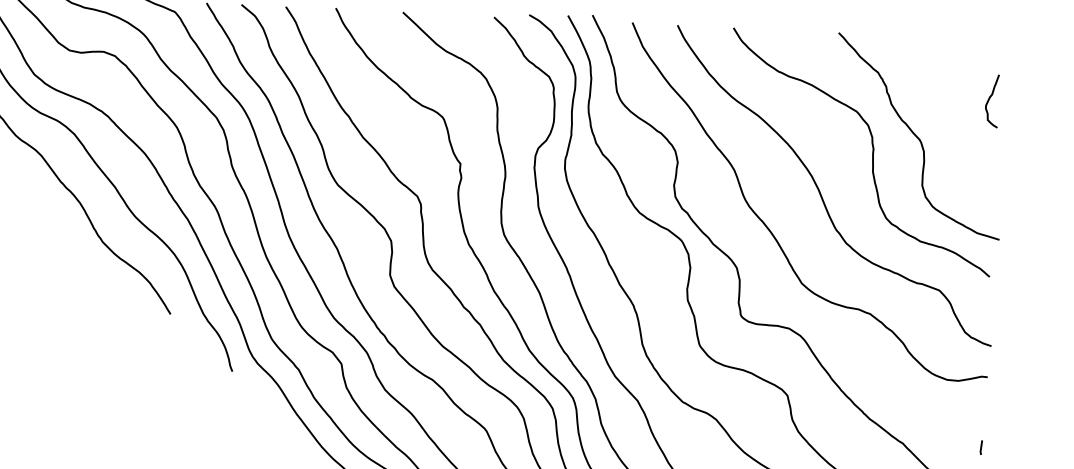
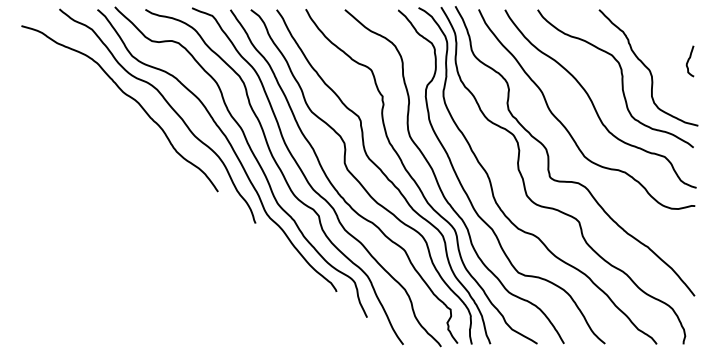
curve: (990, 99) -> (689, 60), moved
line: (981, 448) -> (693, 247), removed

